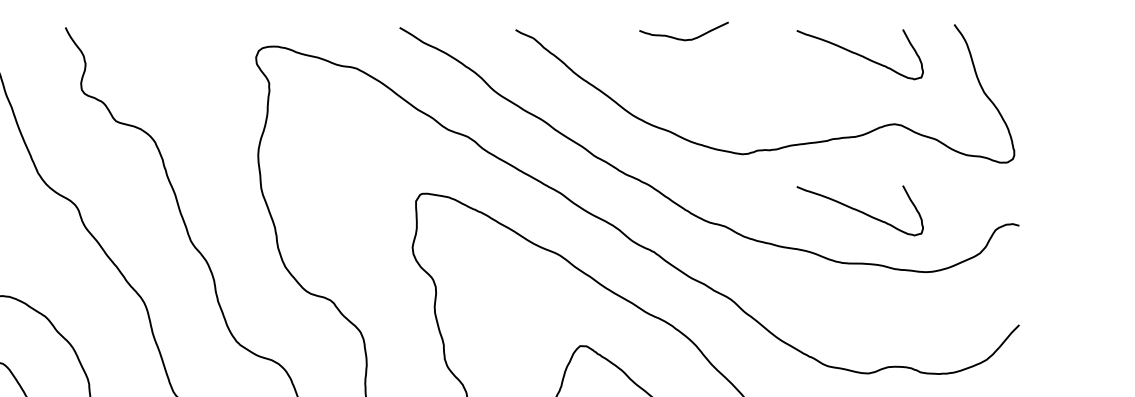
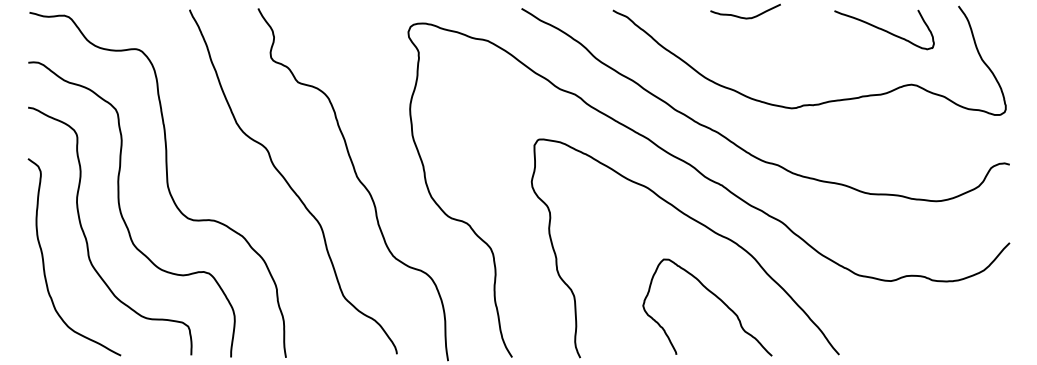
curve: (860, 210) -> (884, 152), removed

